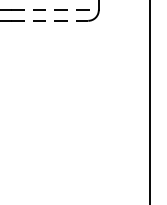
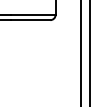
line: (56, 9) -> (34, 14), dashed -> solid
line: (50, 21) -> (31, 20), dashed -> solid

